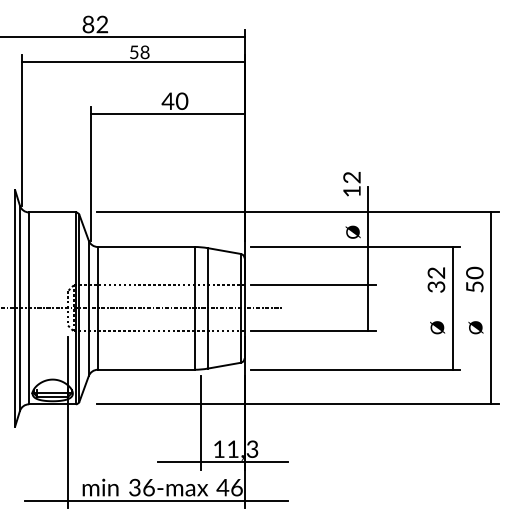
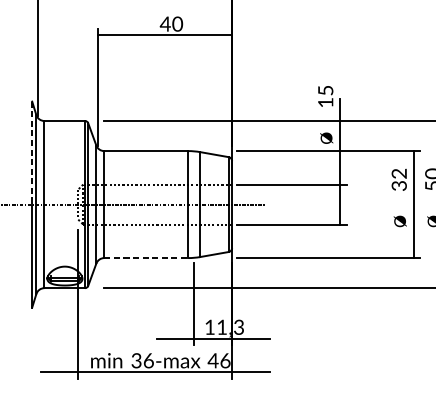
text: (351, 177) -> (325, 90), 12 -> 15
line: (15, 249) -> (32, 153), solid -> dashed
line: (146, 369) -> (146, 257), solid -> dashed

